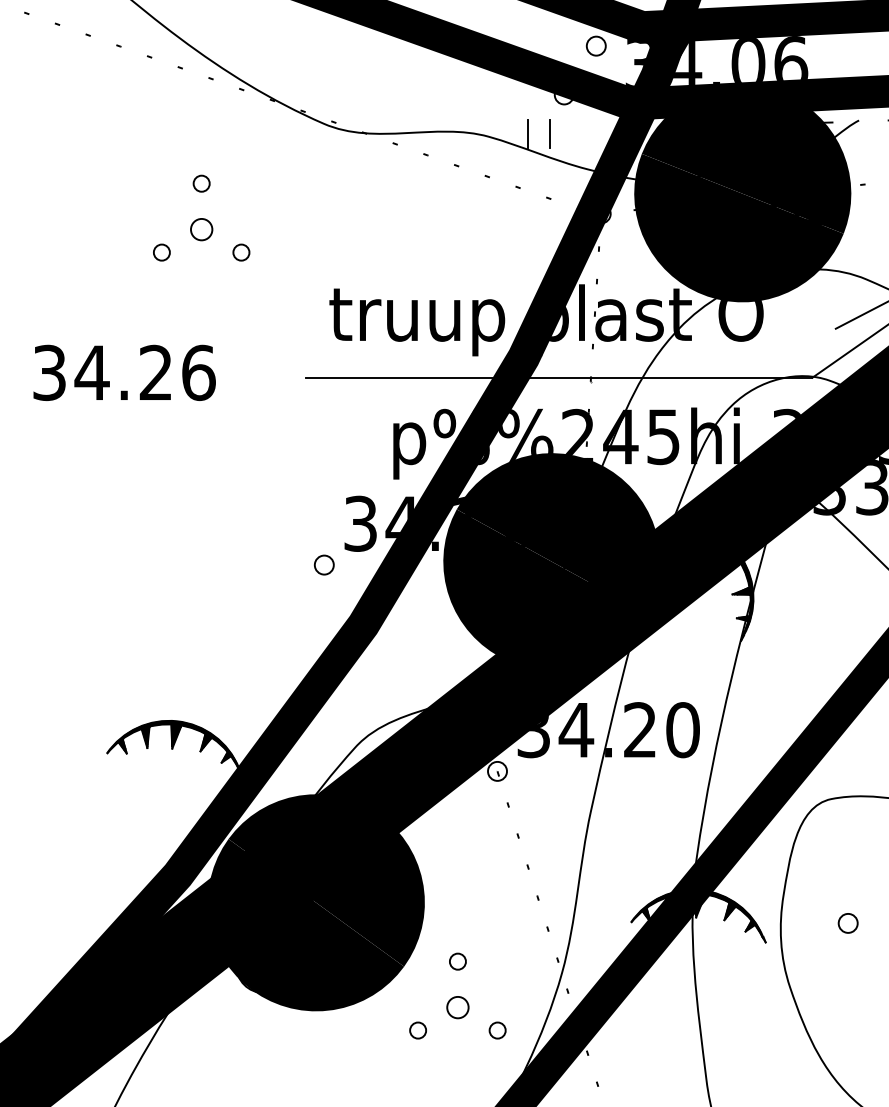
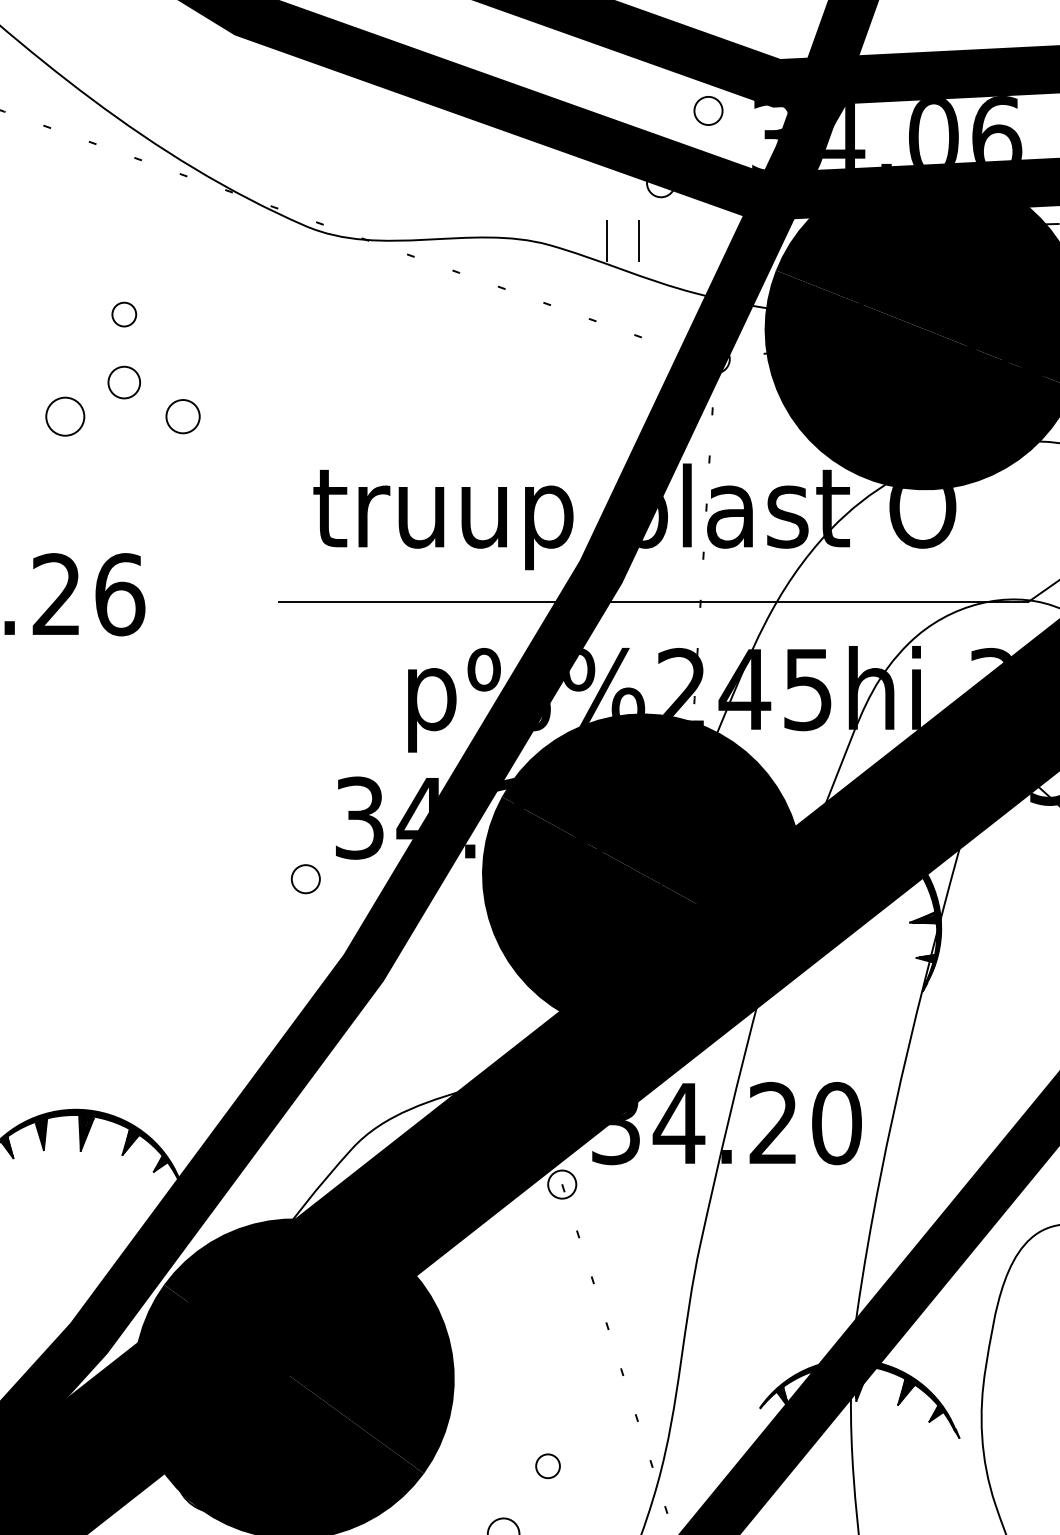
circle: (161, 252) -> (64, 416), size x1.6
circle: (241, 252) -> (183, 416), size x1.4
circle: (457, 961) -> (547, 1466), moved

